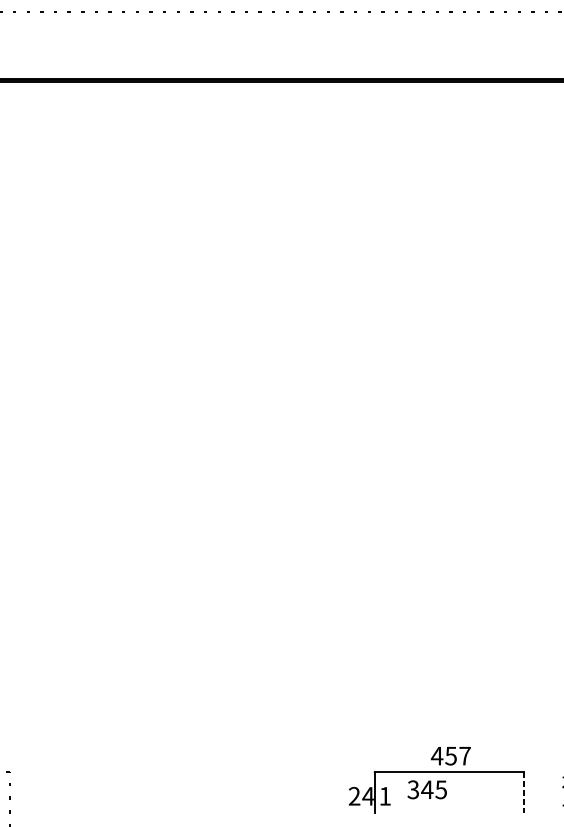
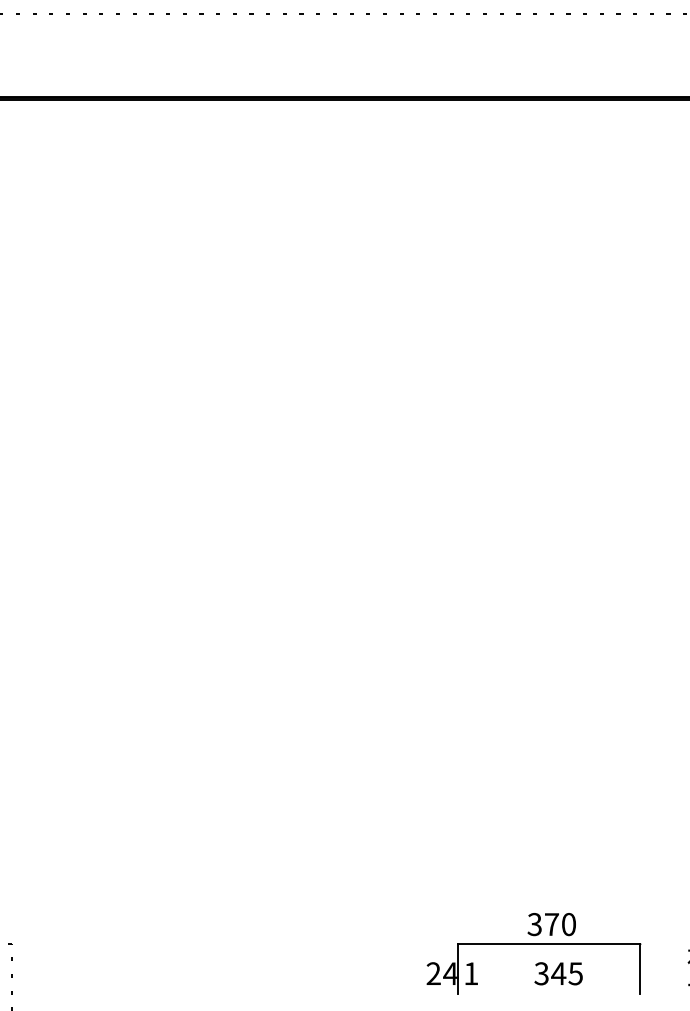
text: (450, 756) -> (551, 924), 457 -> 370
text: (427, 789) -> (558, 973), moved
line: (523, 792) -> (640, 968), dashed -> solid

